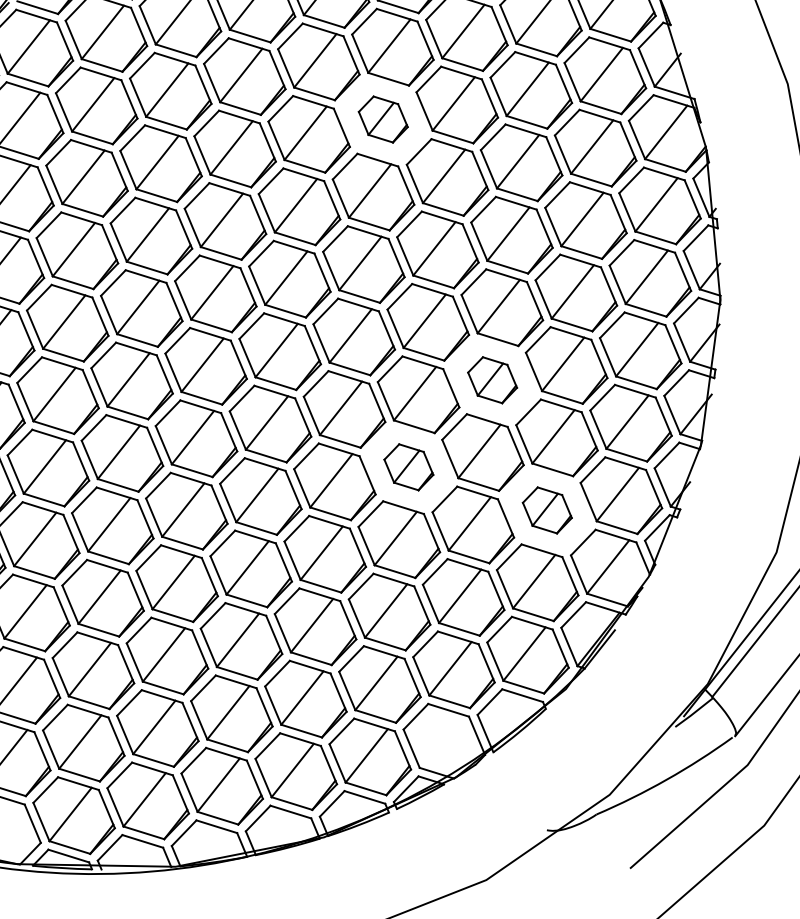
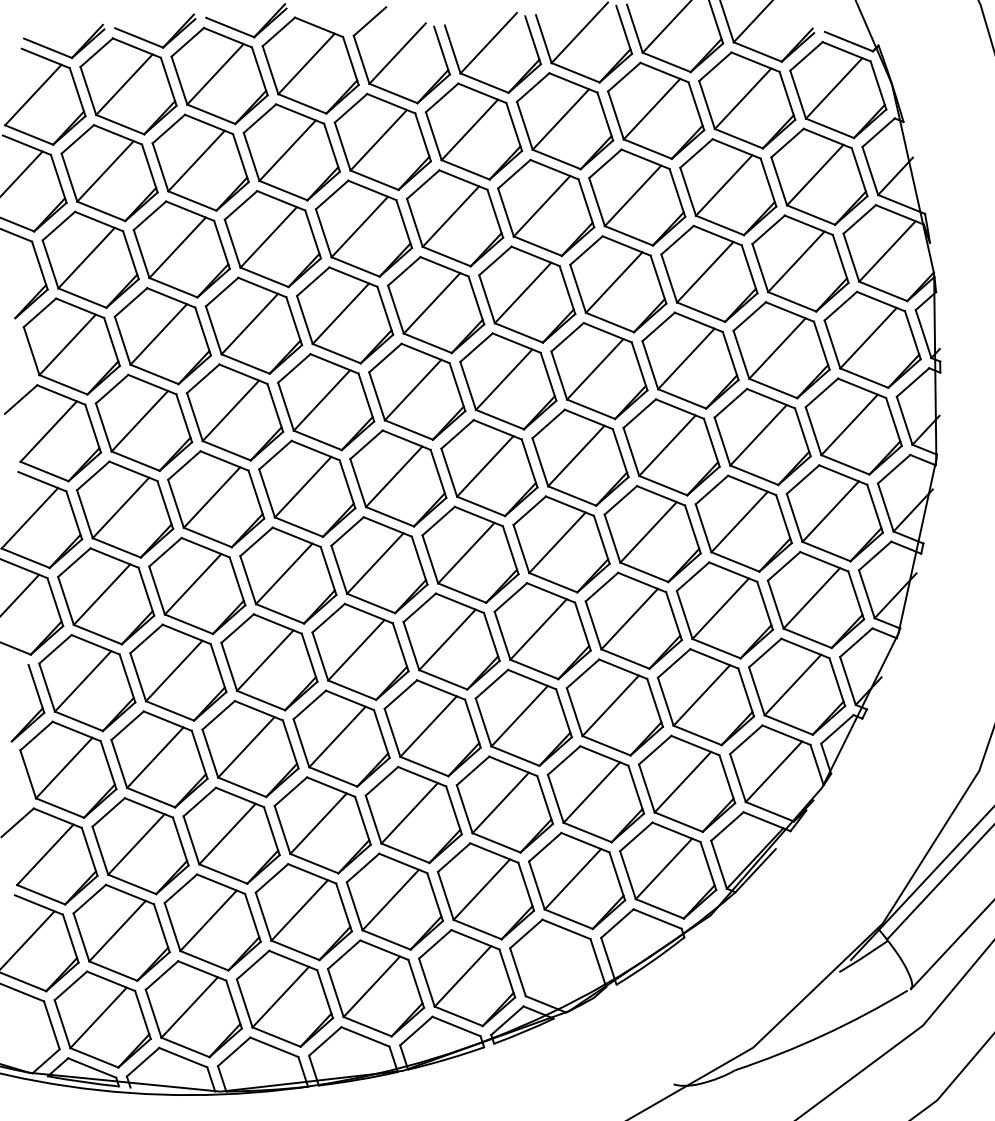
part: (383, 119) -> (546, 207), size x1.67
part: (492, 380) -> (652, 534), size x1.67
part: (408, 467) -> (542, 631), size x1.67
part: (547, 510) -> (705, 697), size x1.67

